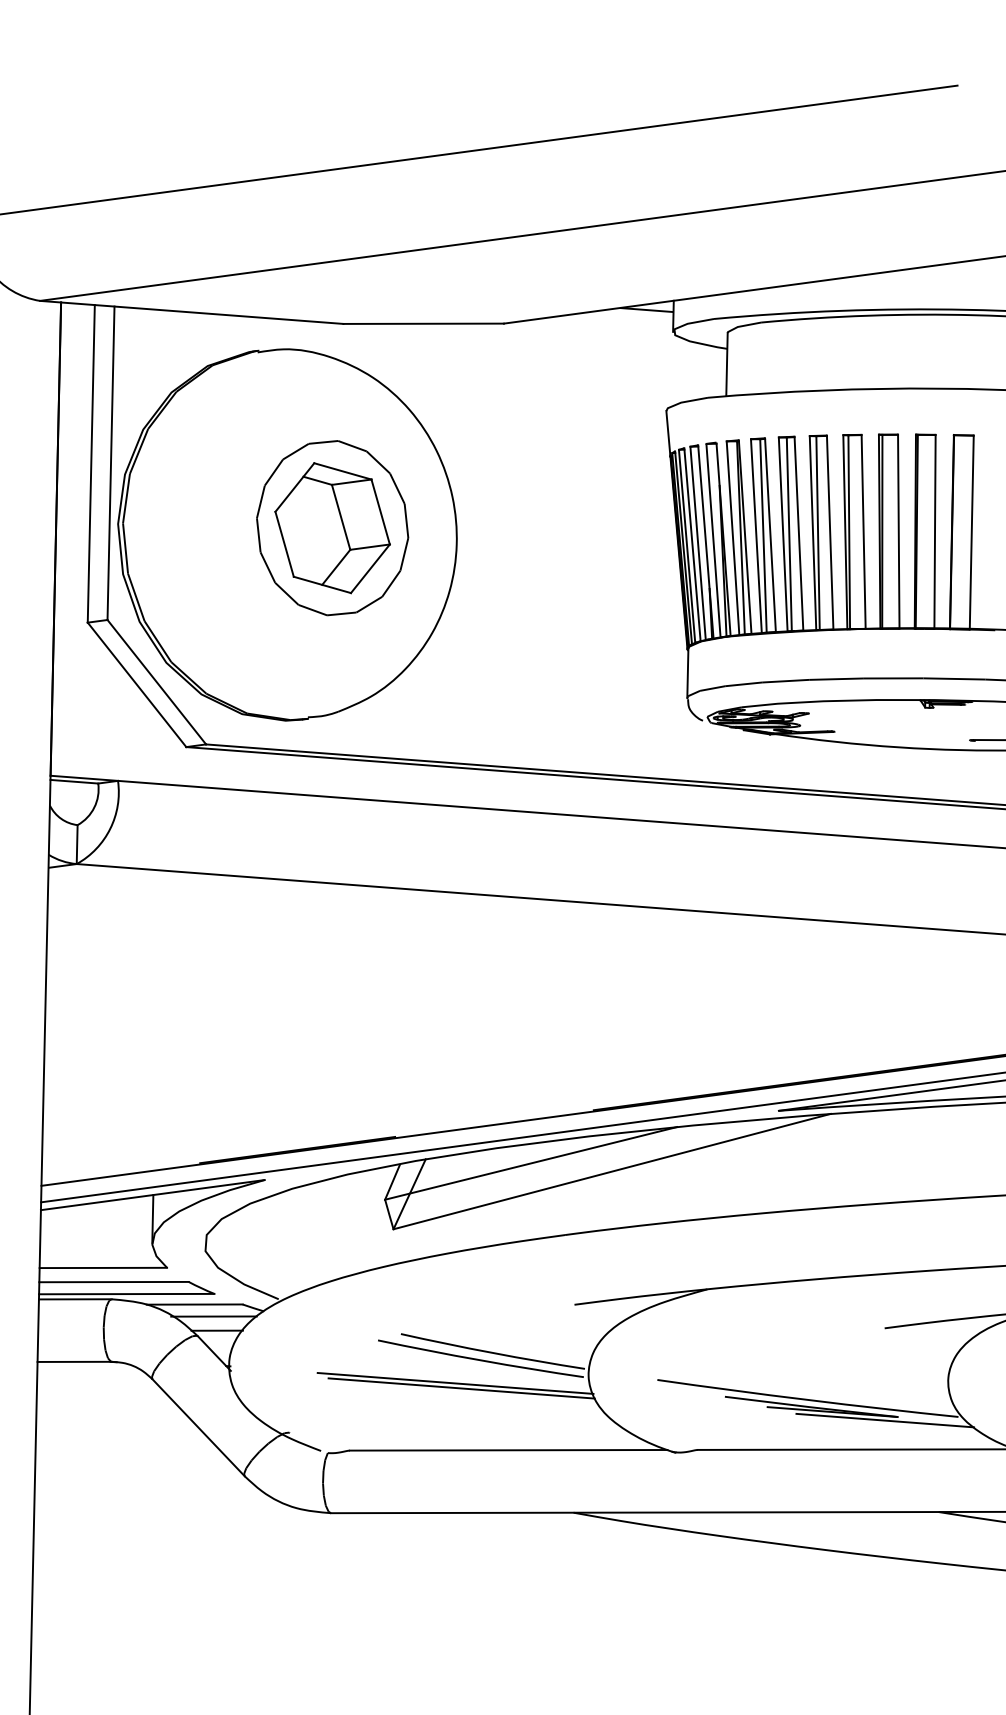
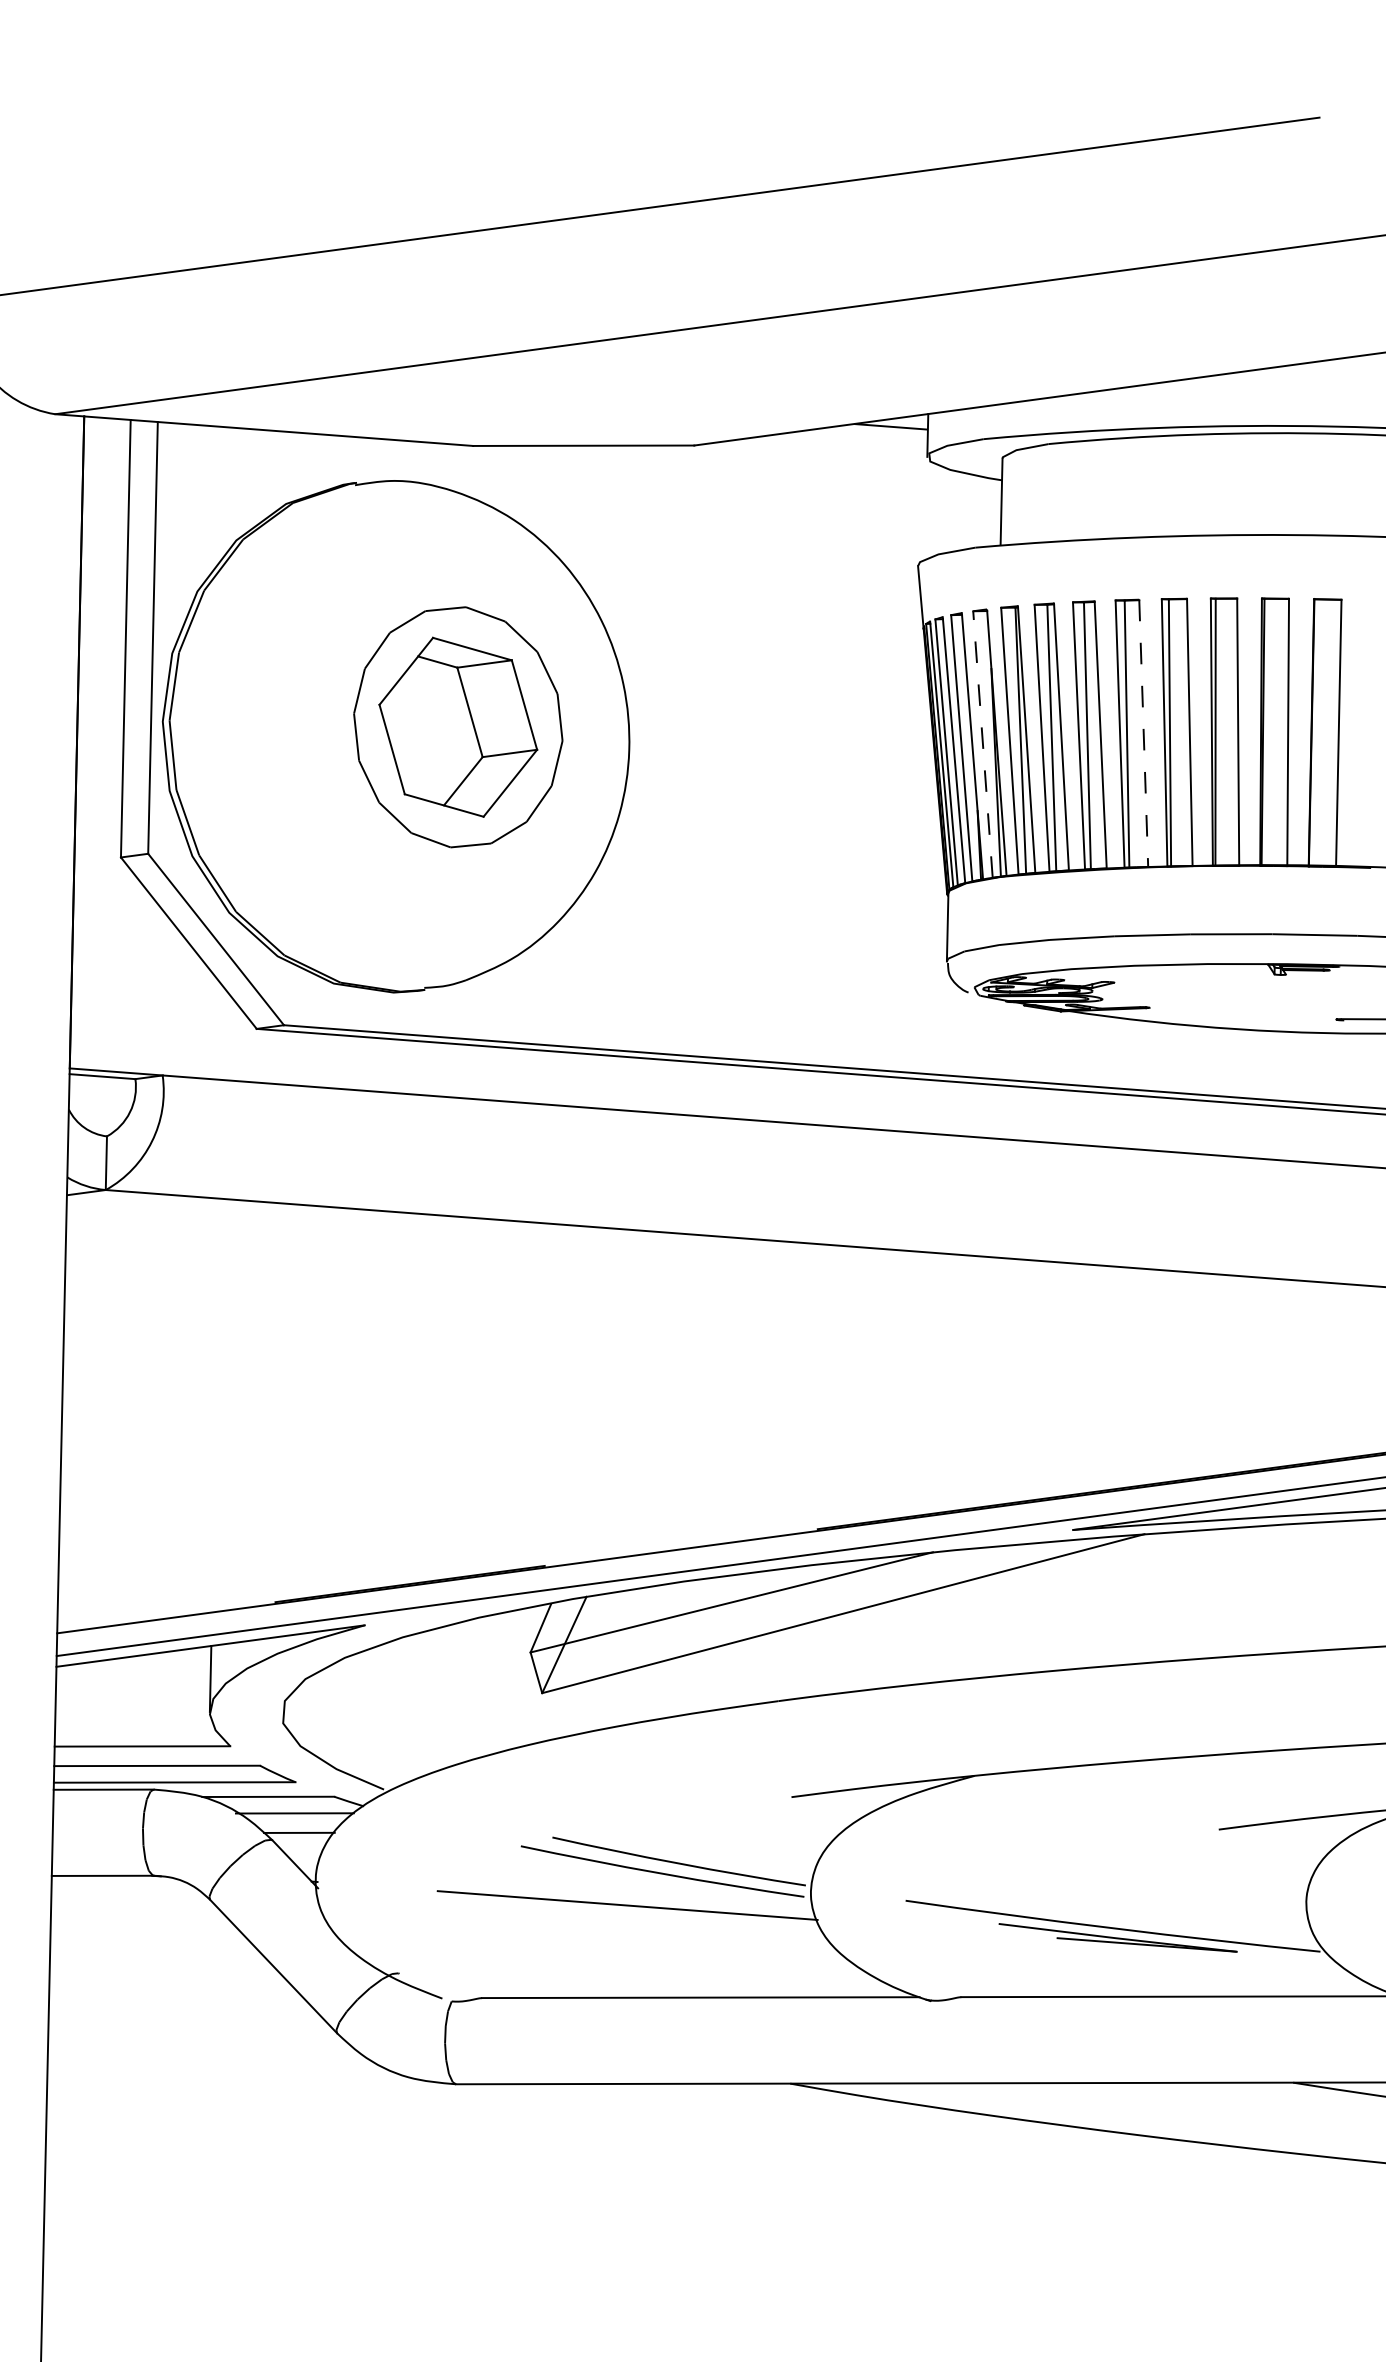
line: (830, 532) -> (1143, 733), solid -> dashed
line: (713, 539) -> (982, 743), solid -> dashed
line: (461, 1388) -> (635, 1912), removed
line: (885, 1420) -> (1219, 1956), removed

